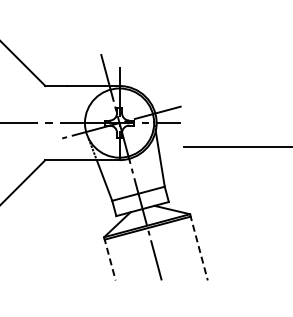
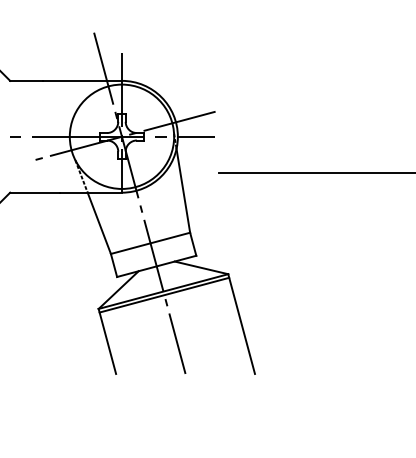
line: (199, 247) -> (242, 324), dashed -> solid
line: (110, 259) -> (108, 342), dashed -> solid

